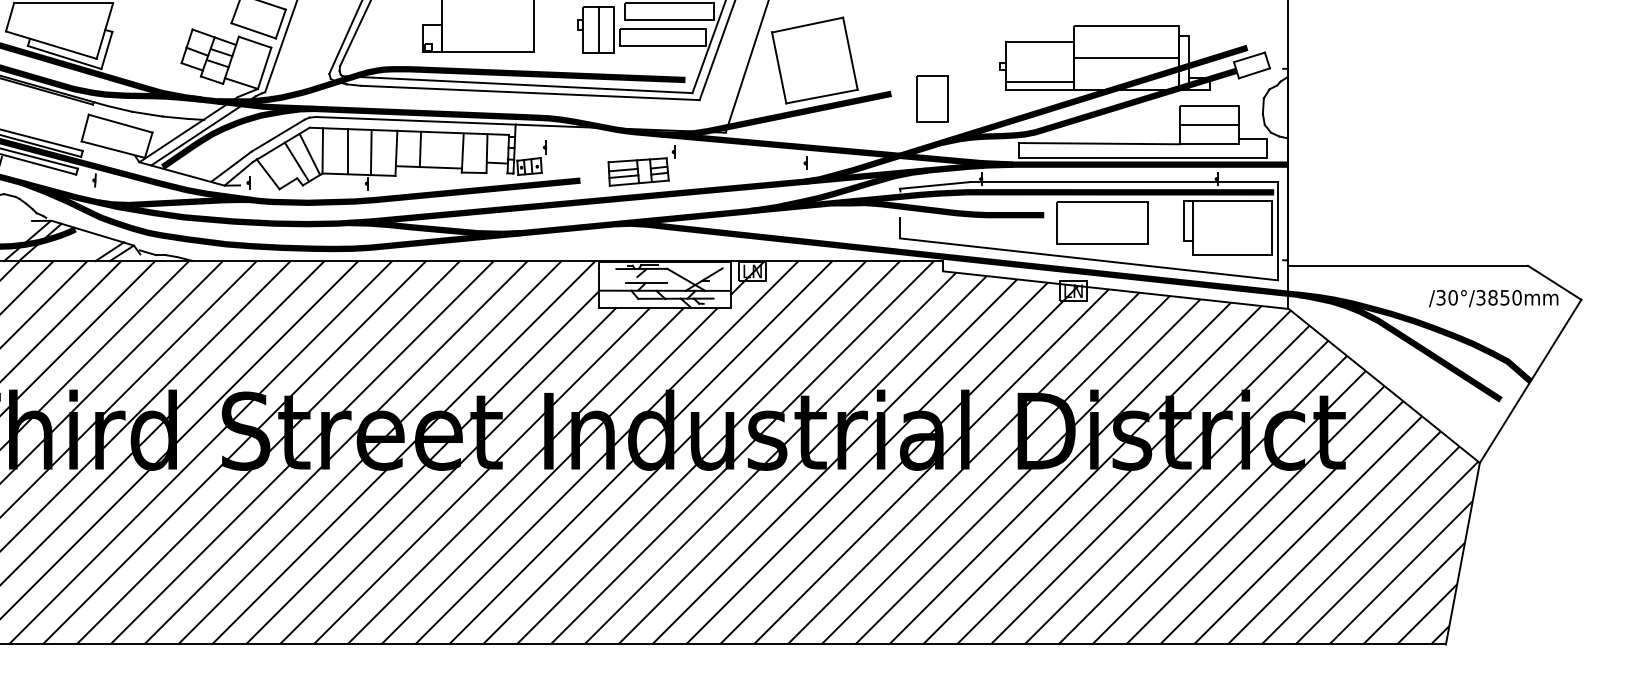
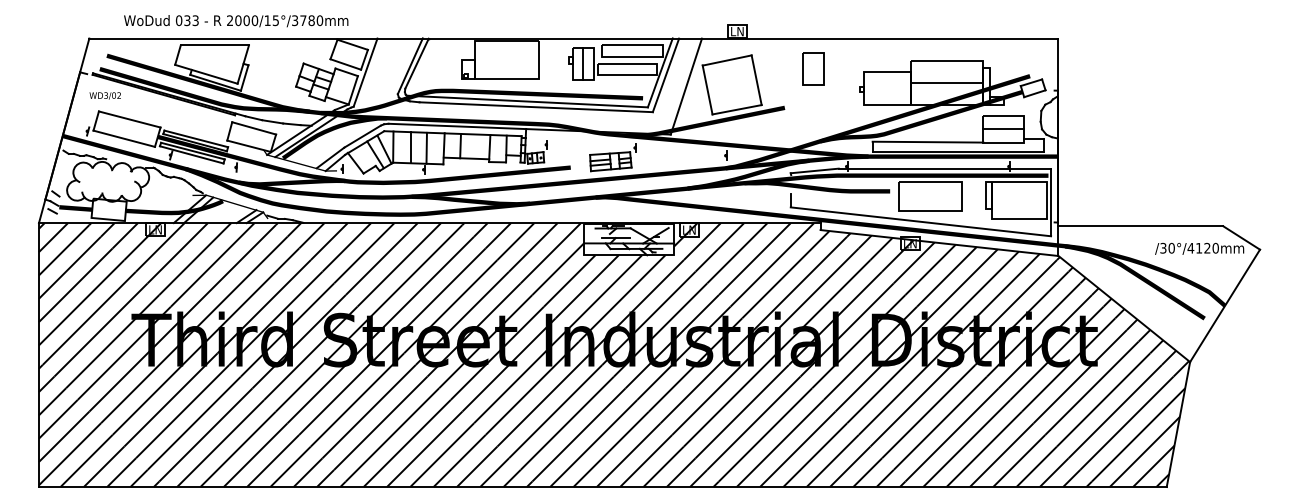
line: (1040, 81) -> (887, 99), removed
part: (932, 99) -> (813, 68), moved
text: (1492, 296) -> (1198, 247), /30°/3850mm -> /30°/4120mm

